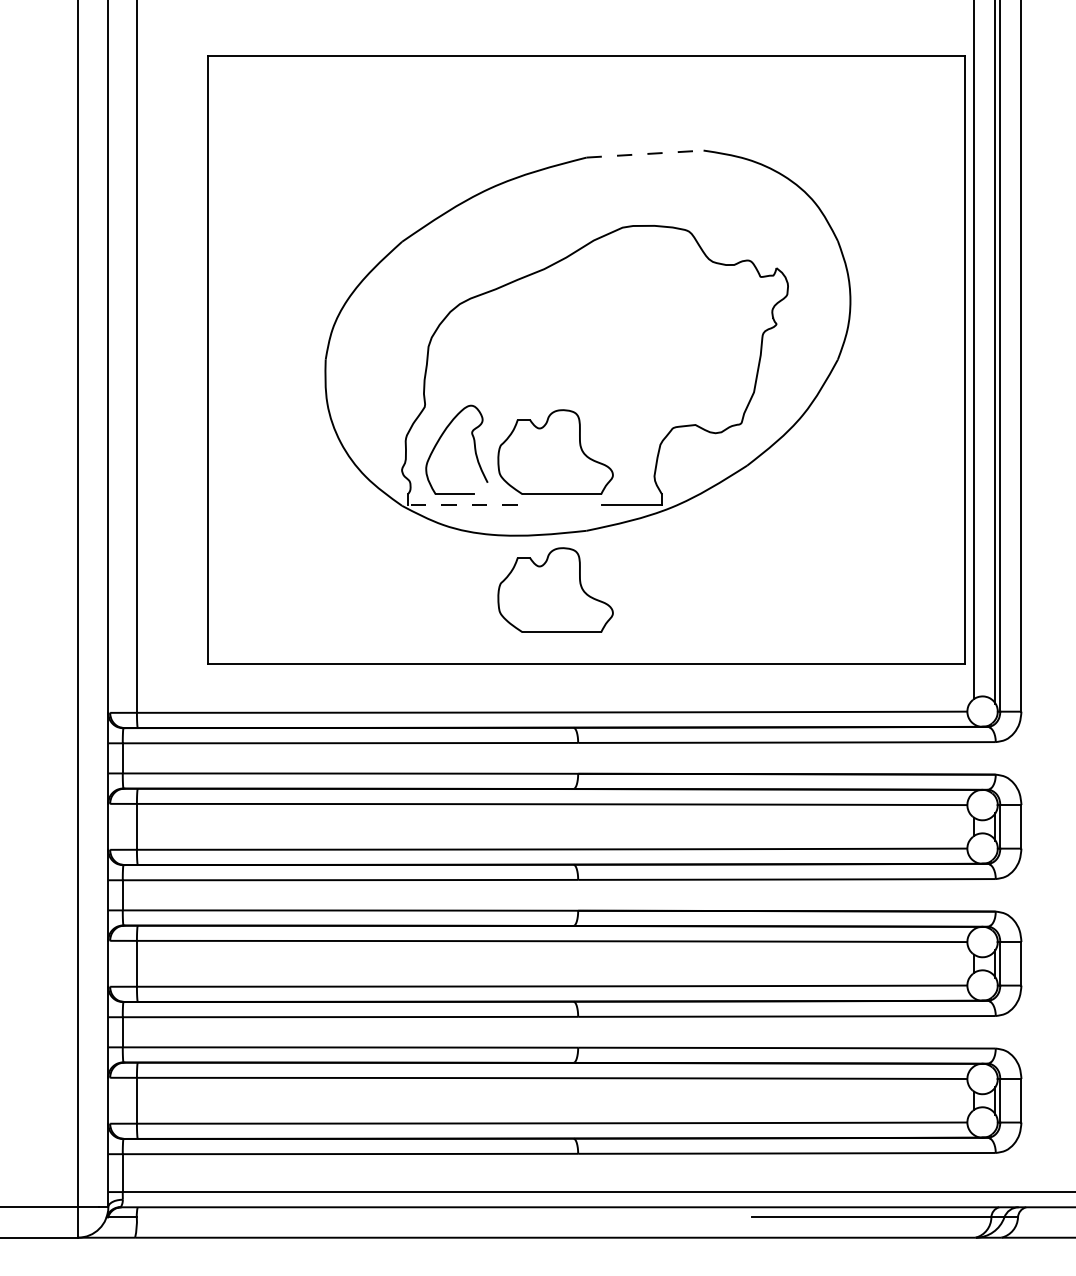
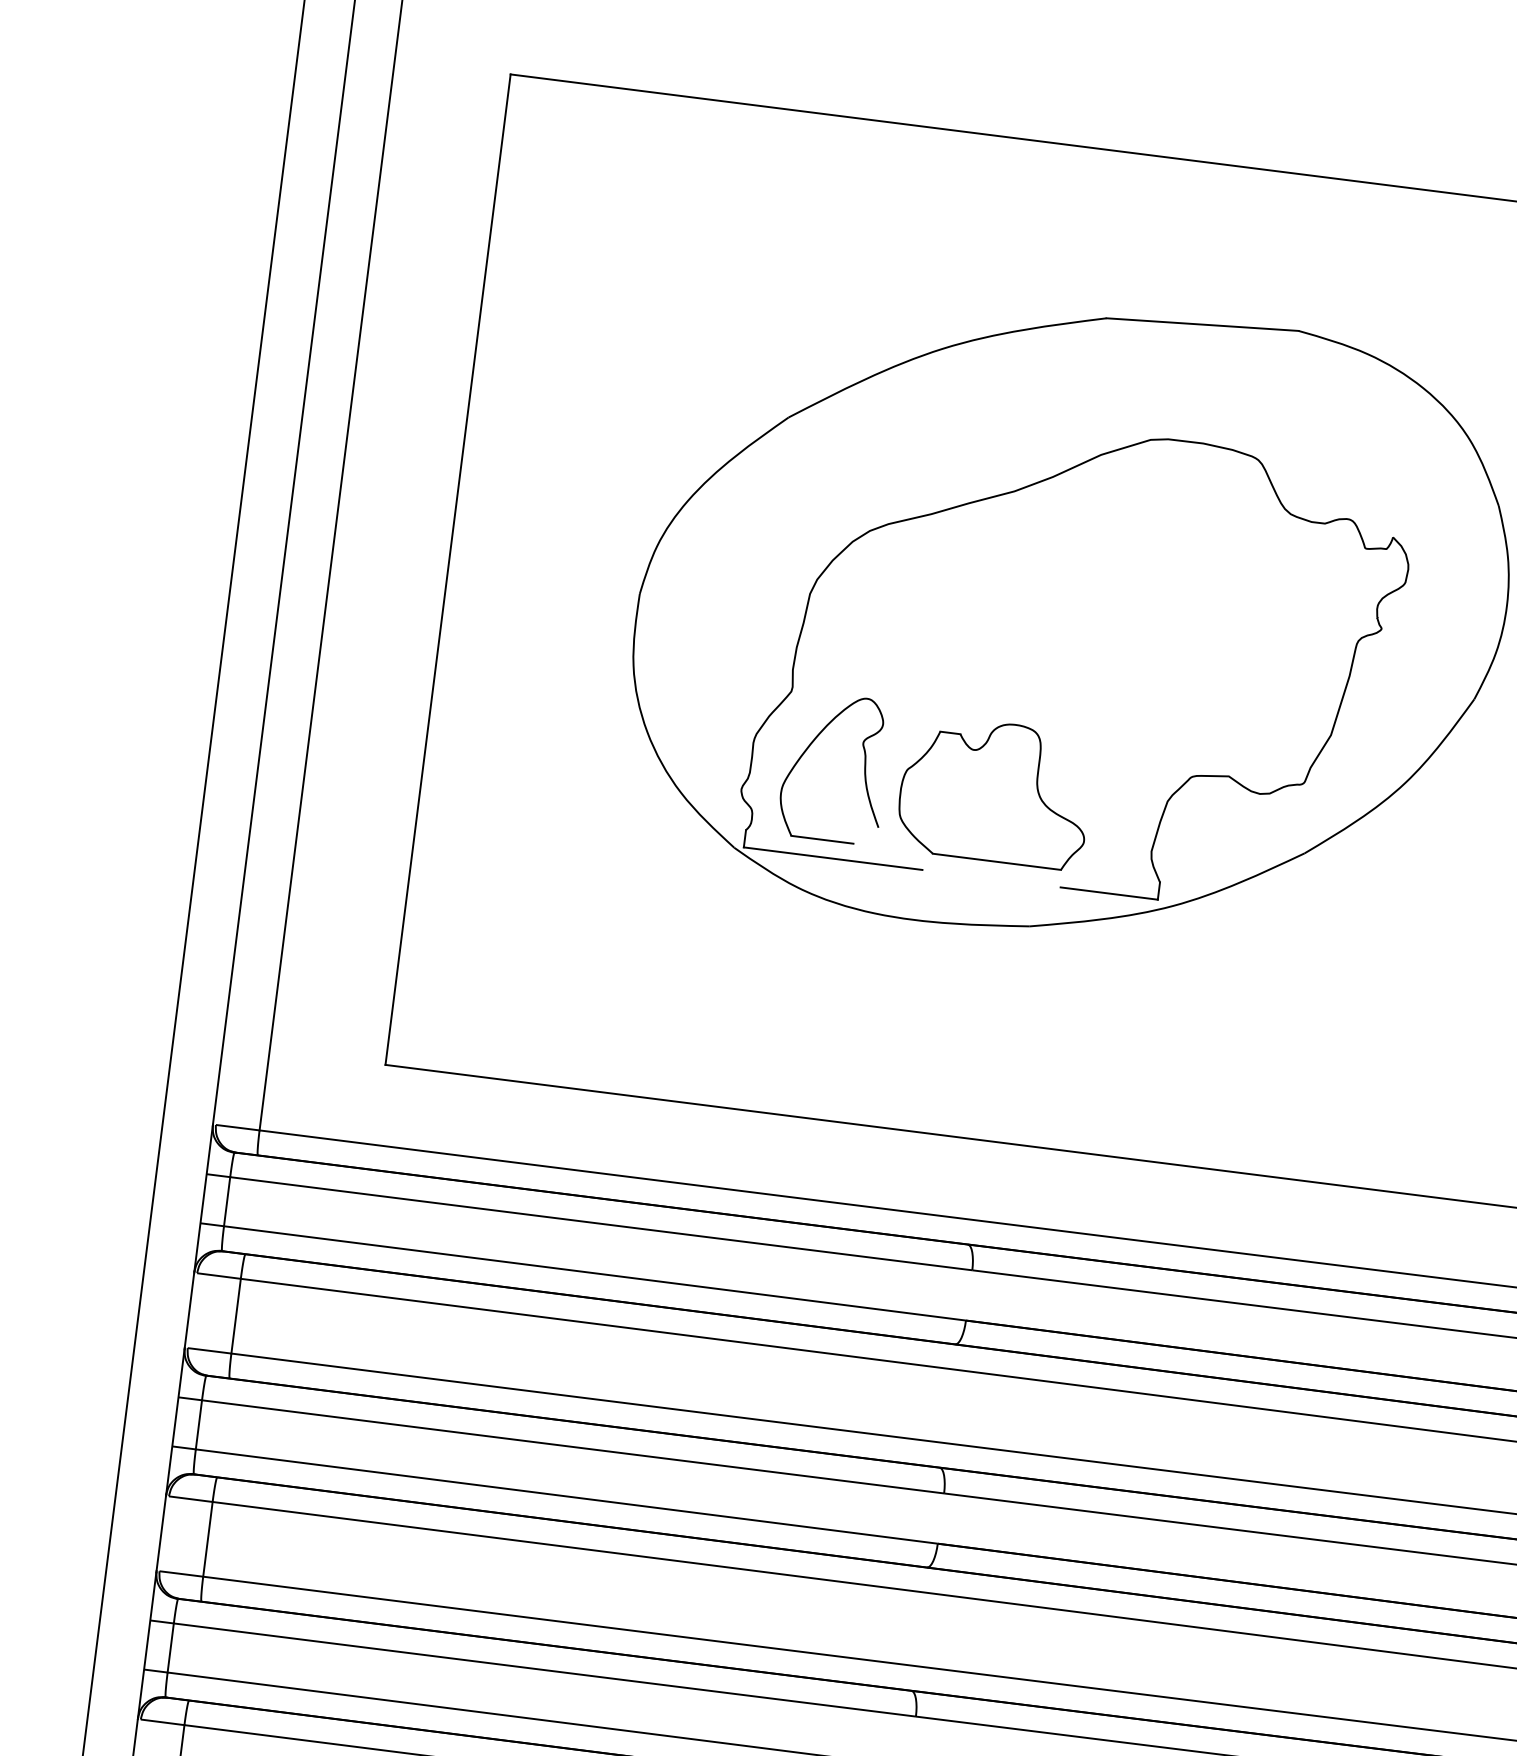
line: (645, 154) -> (1203, 325), dashed -> solid
line: (462, 504) -> (832, 857), dashed -> solid
part: (555, 589) -> (966, 1015), removed

